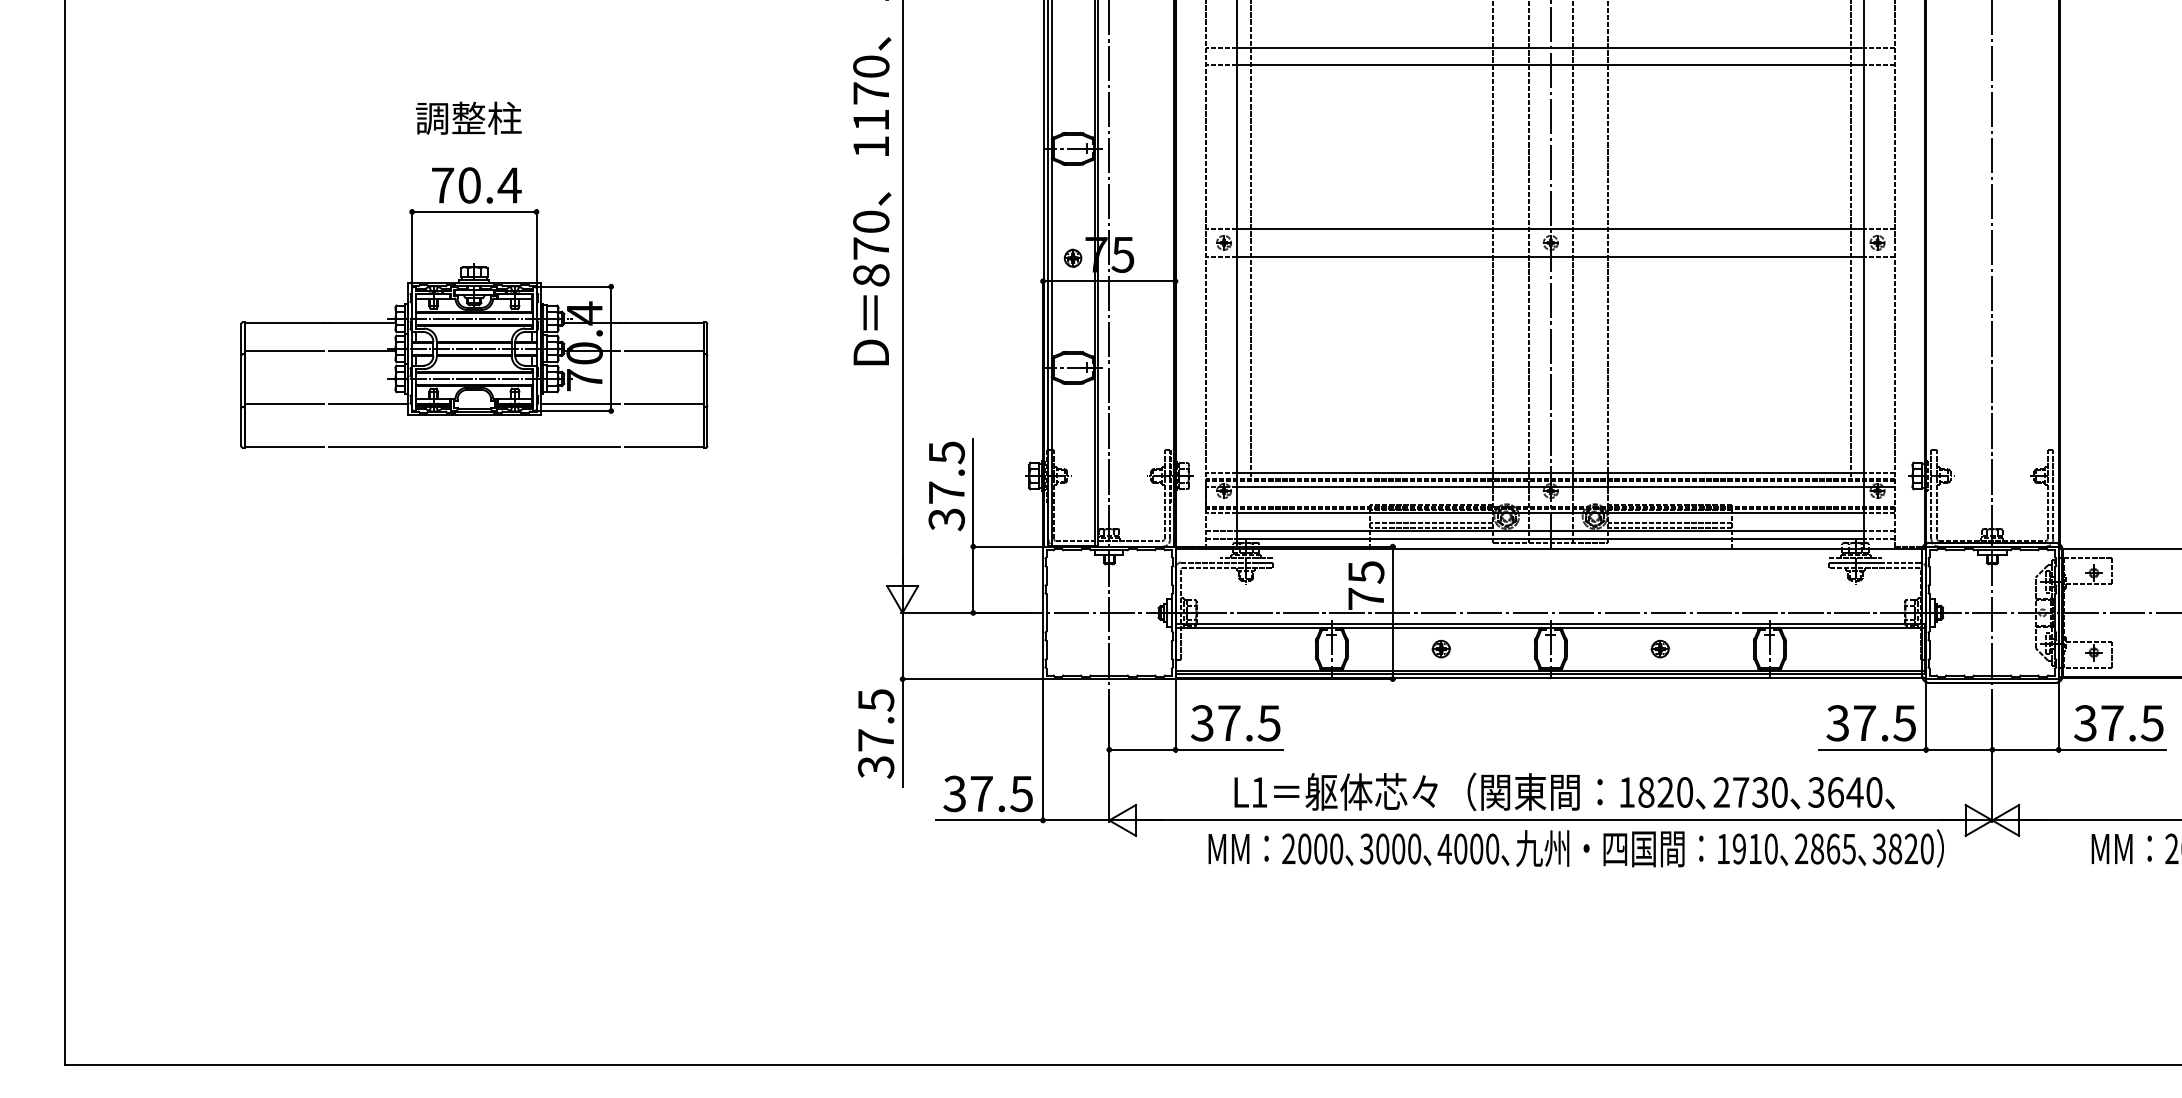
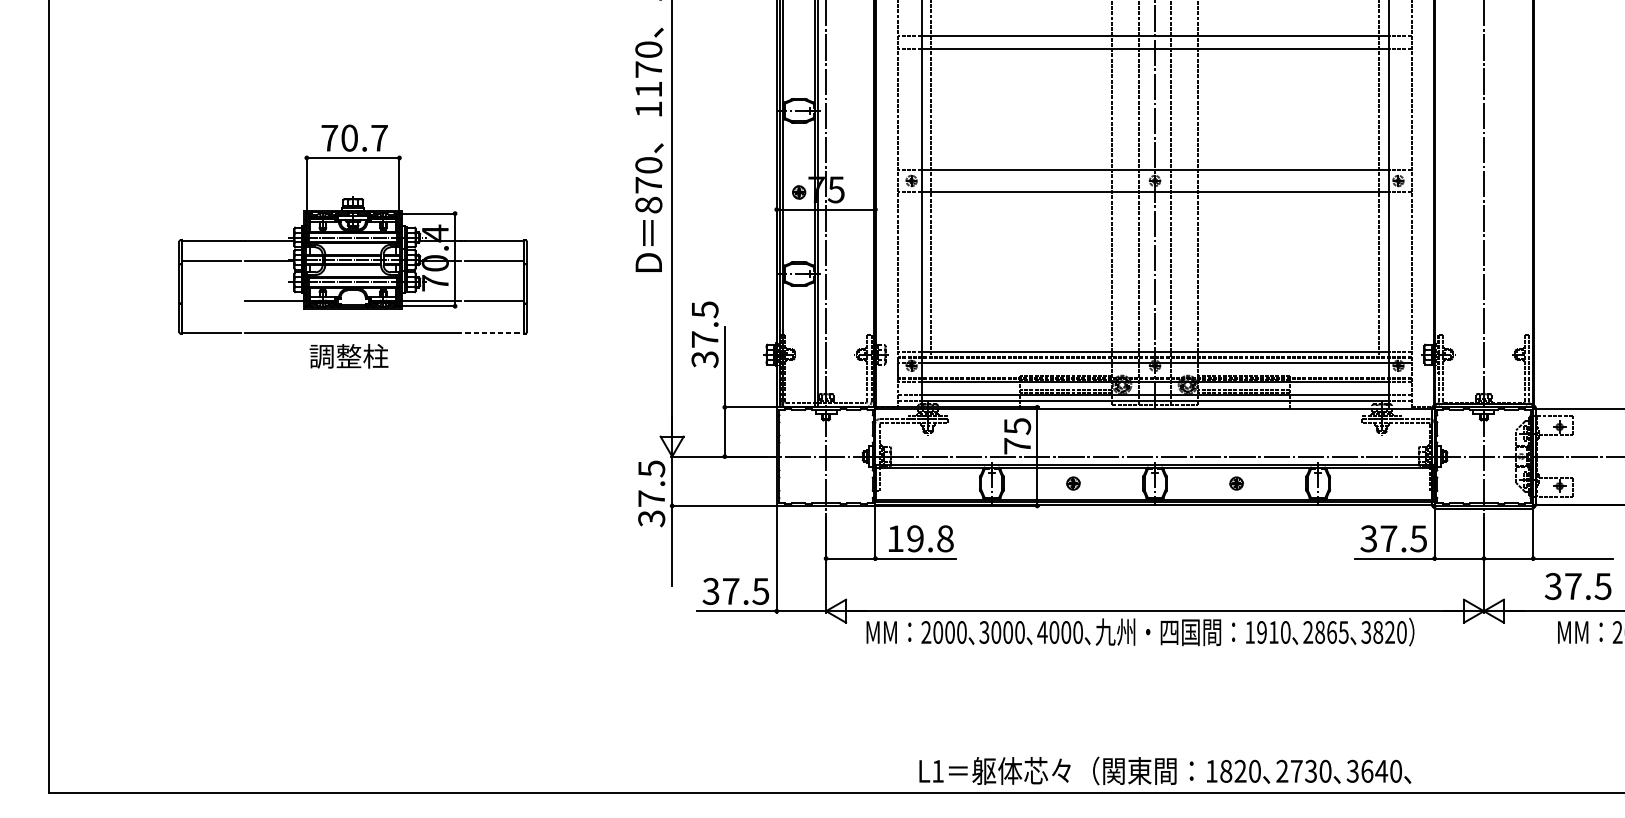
text: (468, 117) -> (348, 355), moved
text: (509, 185) -> (379, 138), 70.4 -> 70.7
line: (283, 403) -> (210, 300), removed
line: (664, 446) -> (494, 332), solid -> dashed
text: (946, 486) -> (704, 334), moved
text: (1235, 723) -> (920, 538), 37.5 -> 19.8
text: (2118, 723) -> (1577, 586), moved
text: (876, 733) -> (651, 493), moved
text: (1564, 791) -> (1165, 770), moved
text: (1575, 848) -> (1139, 632), moved

